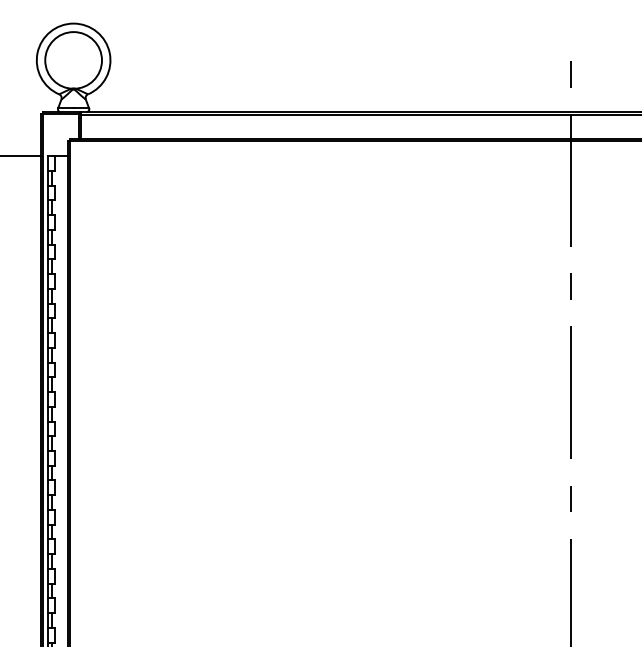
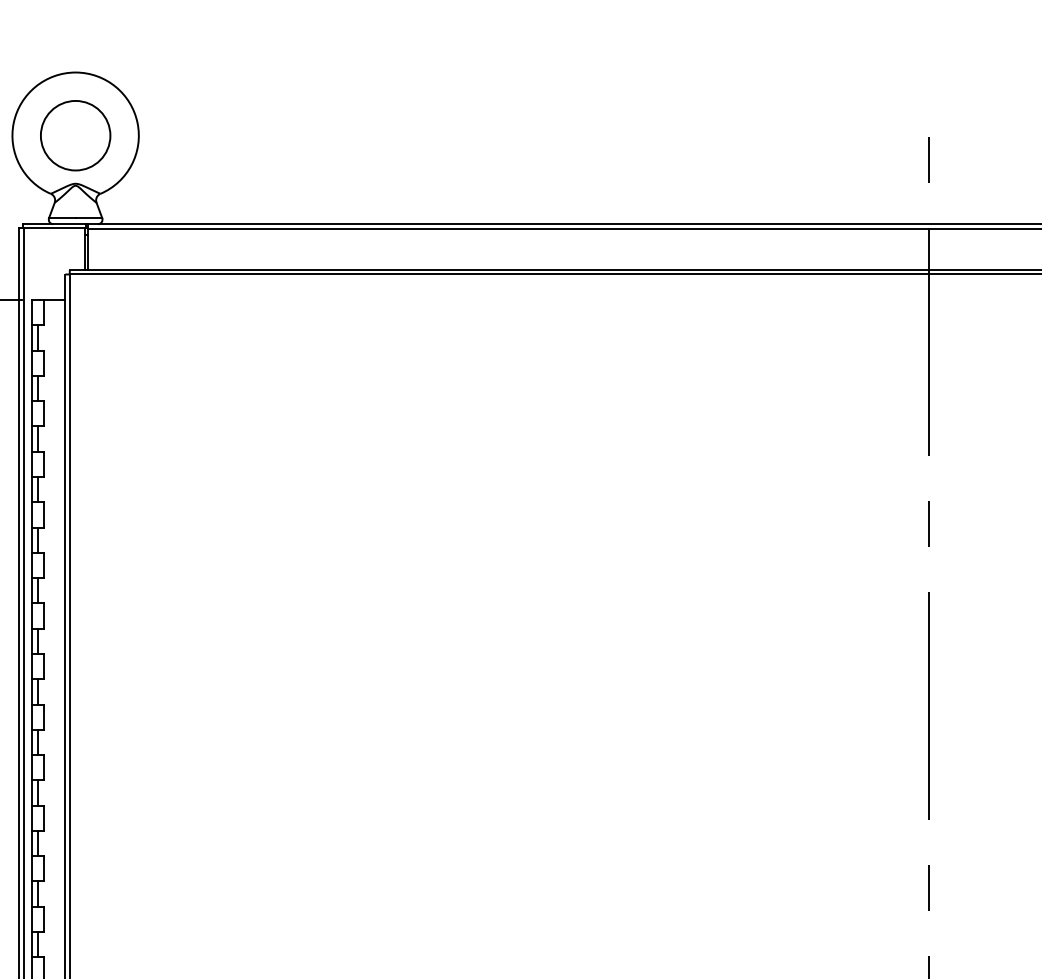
circle: (73, 60) -> (75, 135), size x0.71

